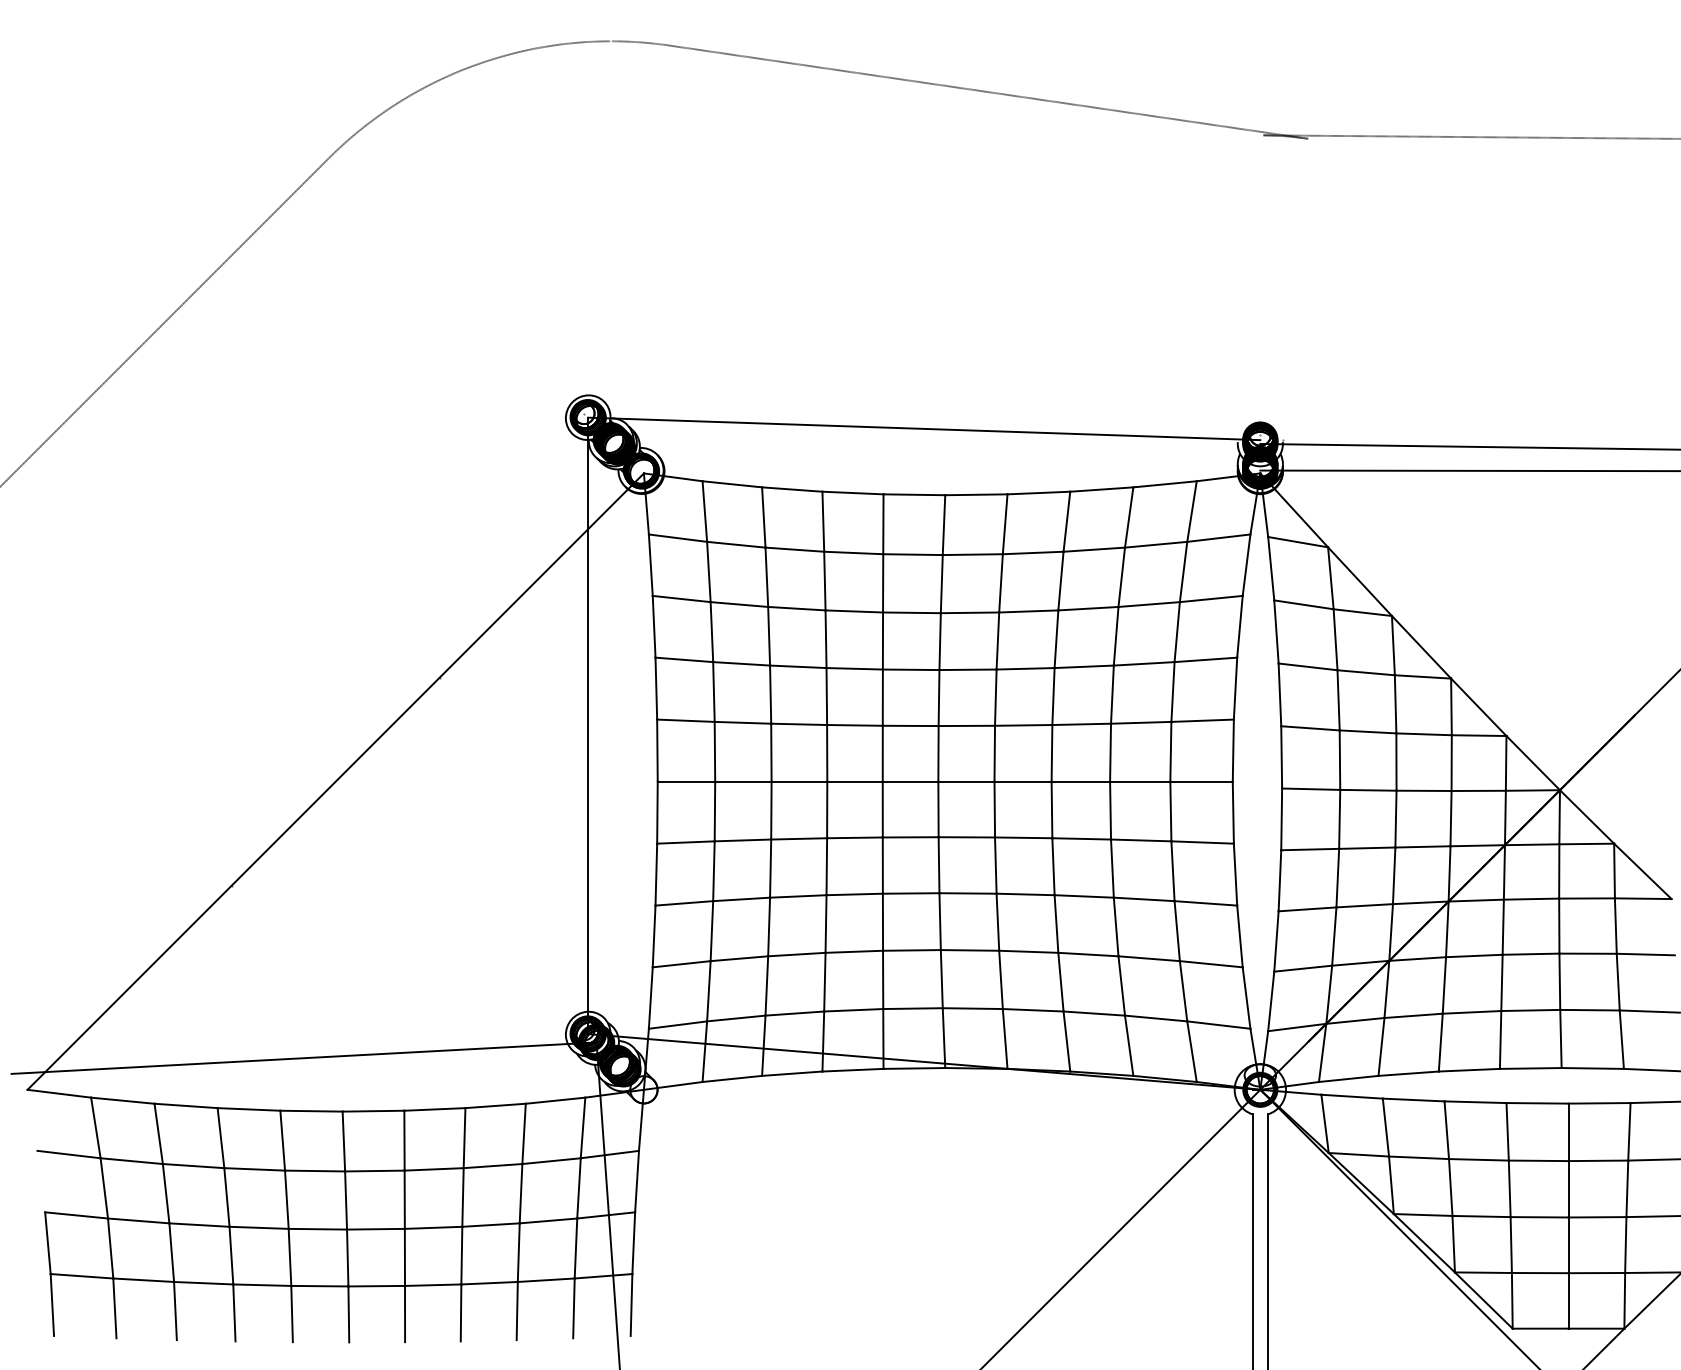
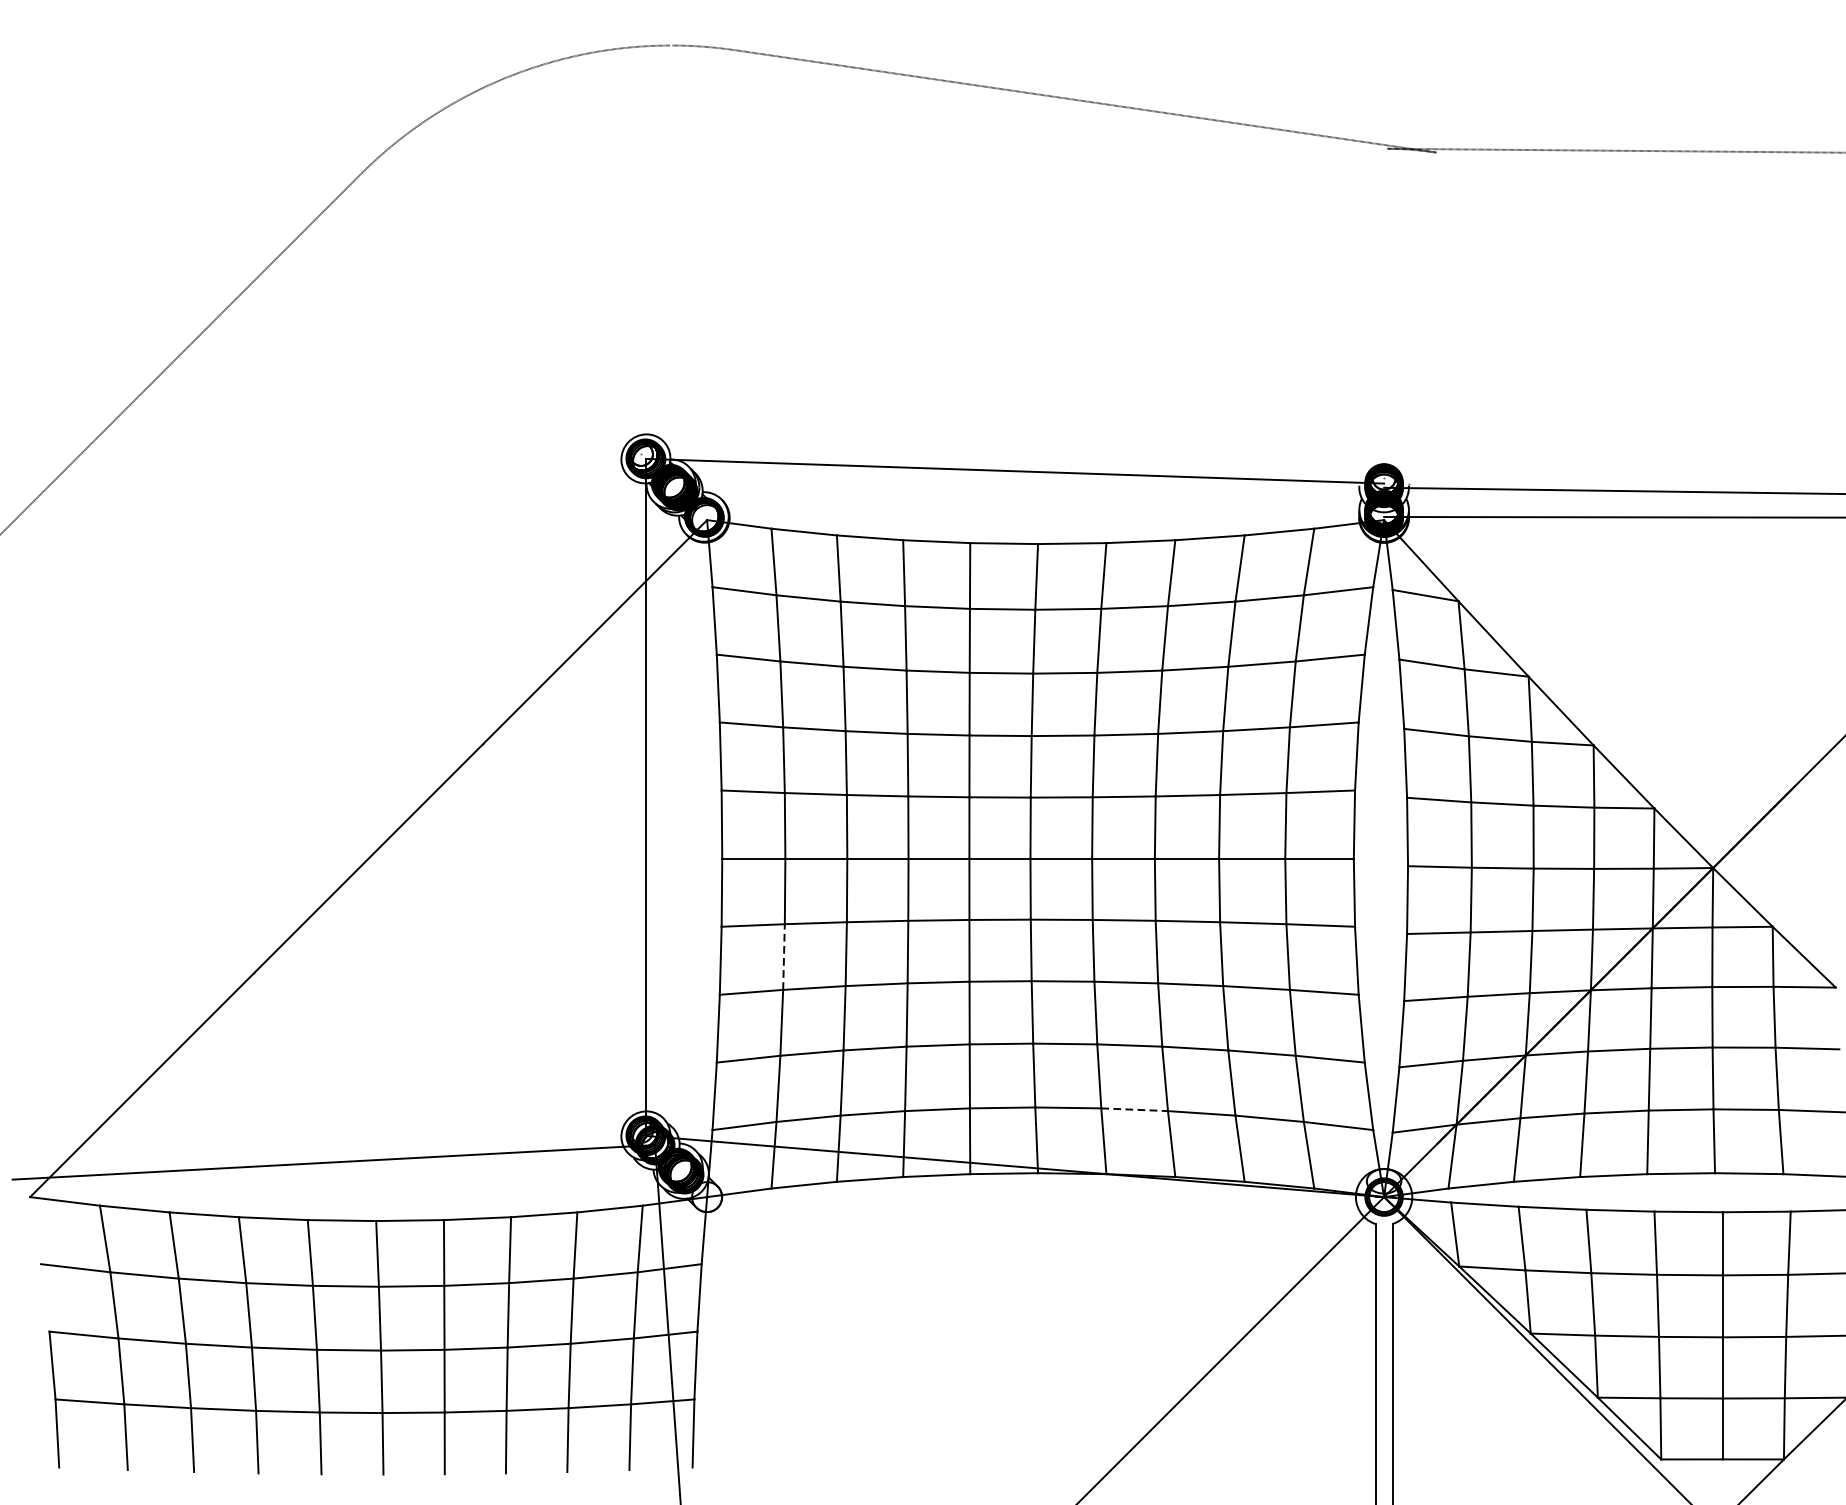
line: (713, 871) -> (783, 957), solid -> dashed
line: (1033, 1010) -> (1134, 1109), solid -> dashed

